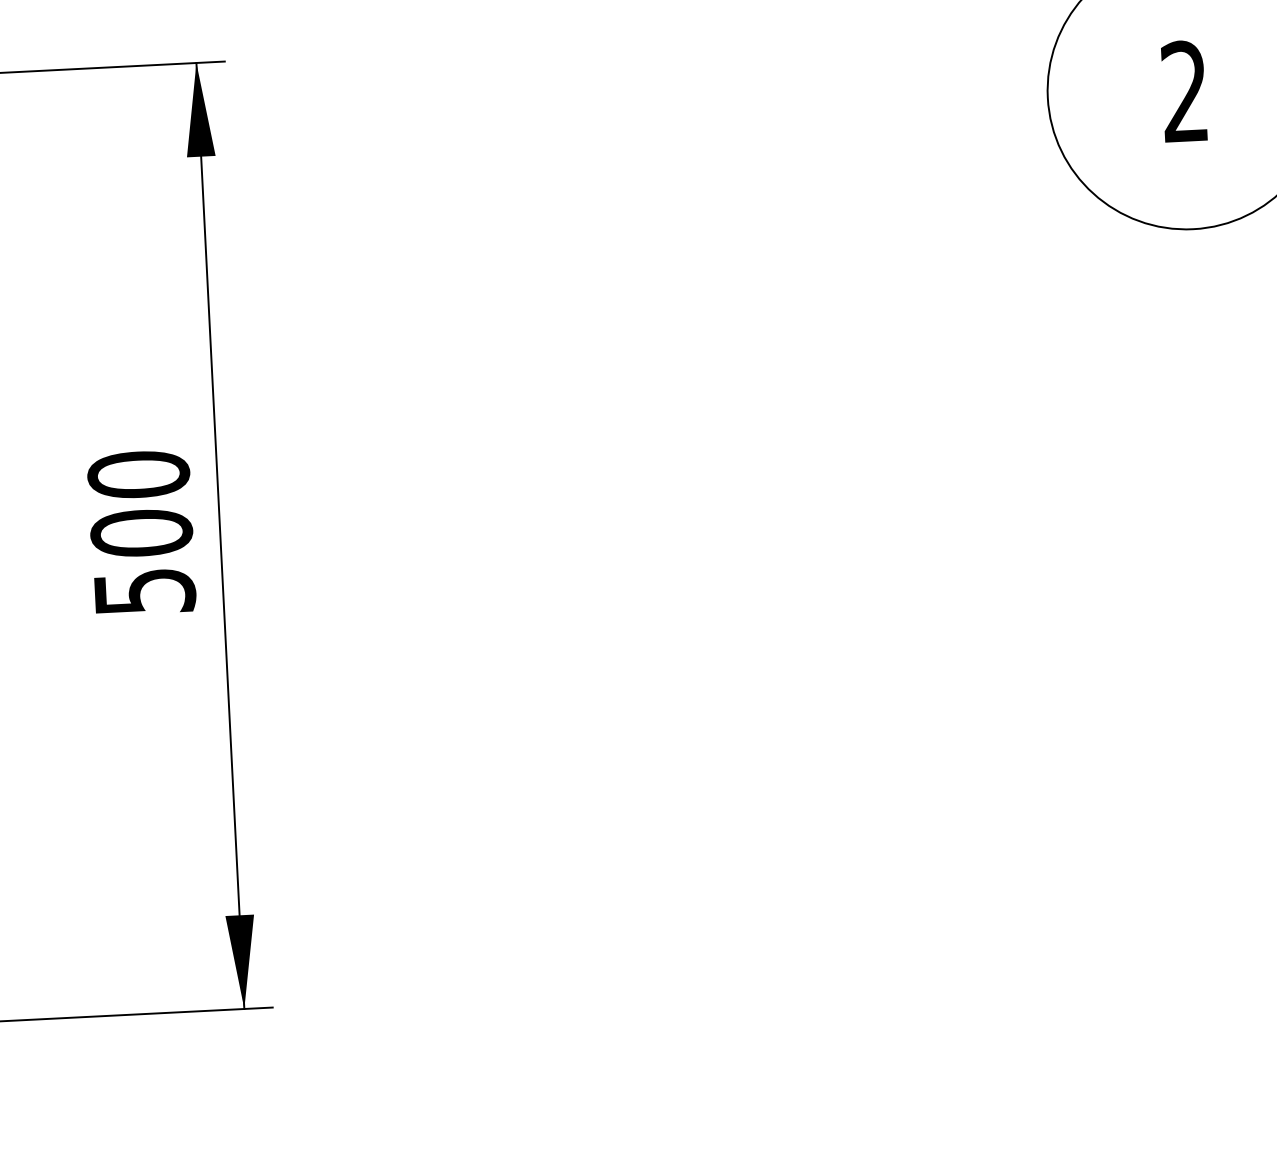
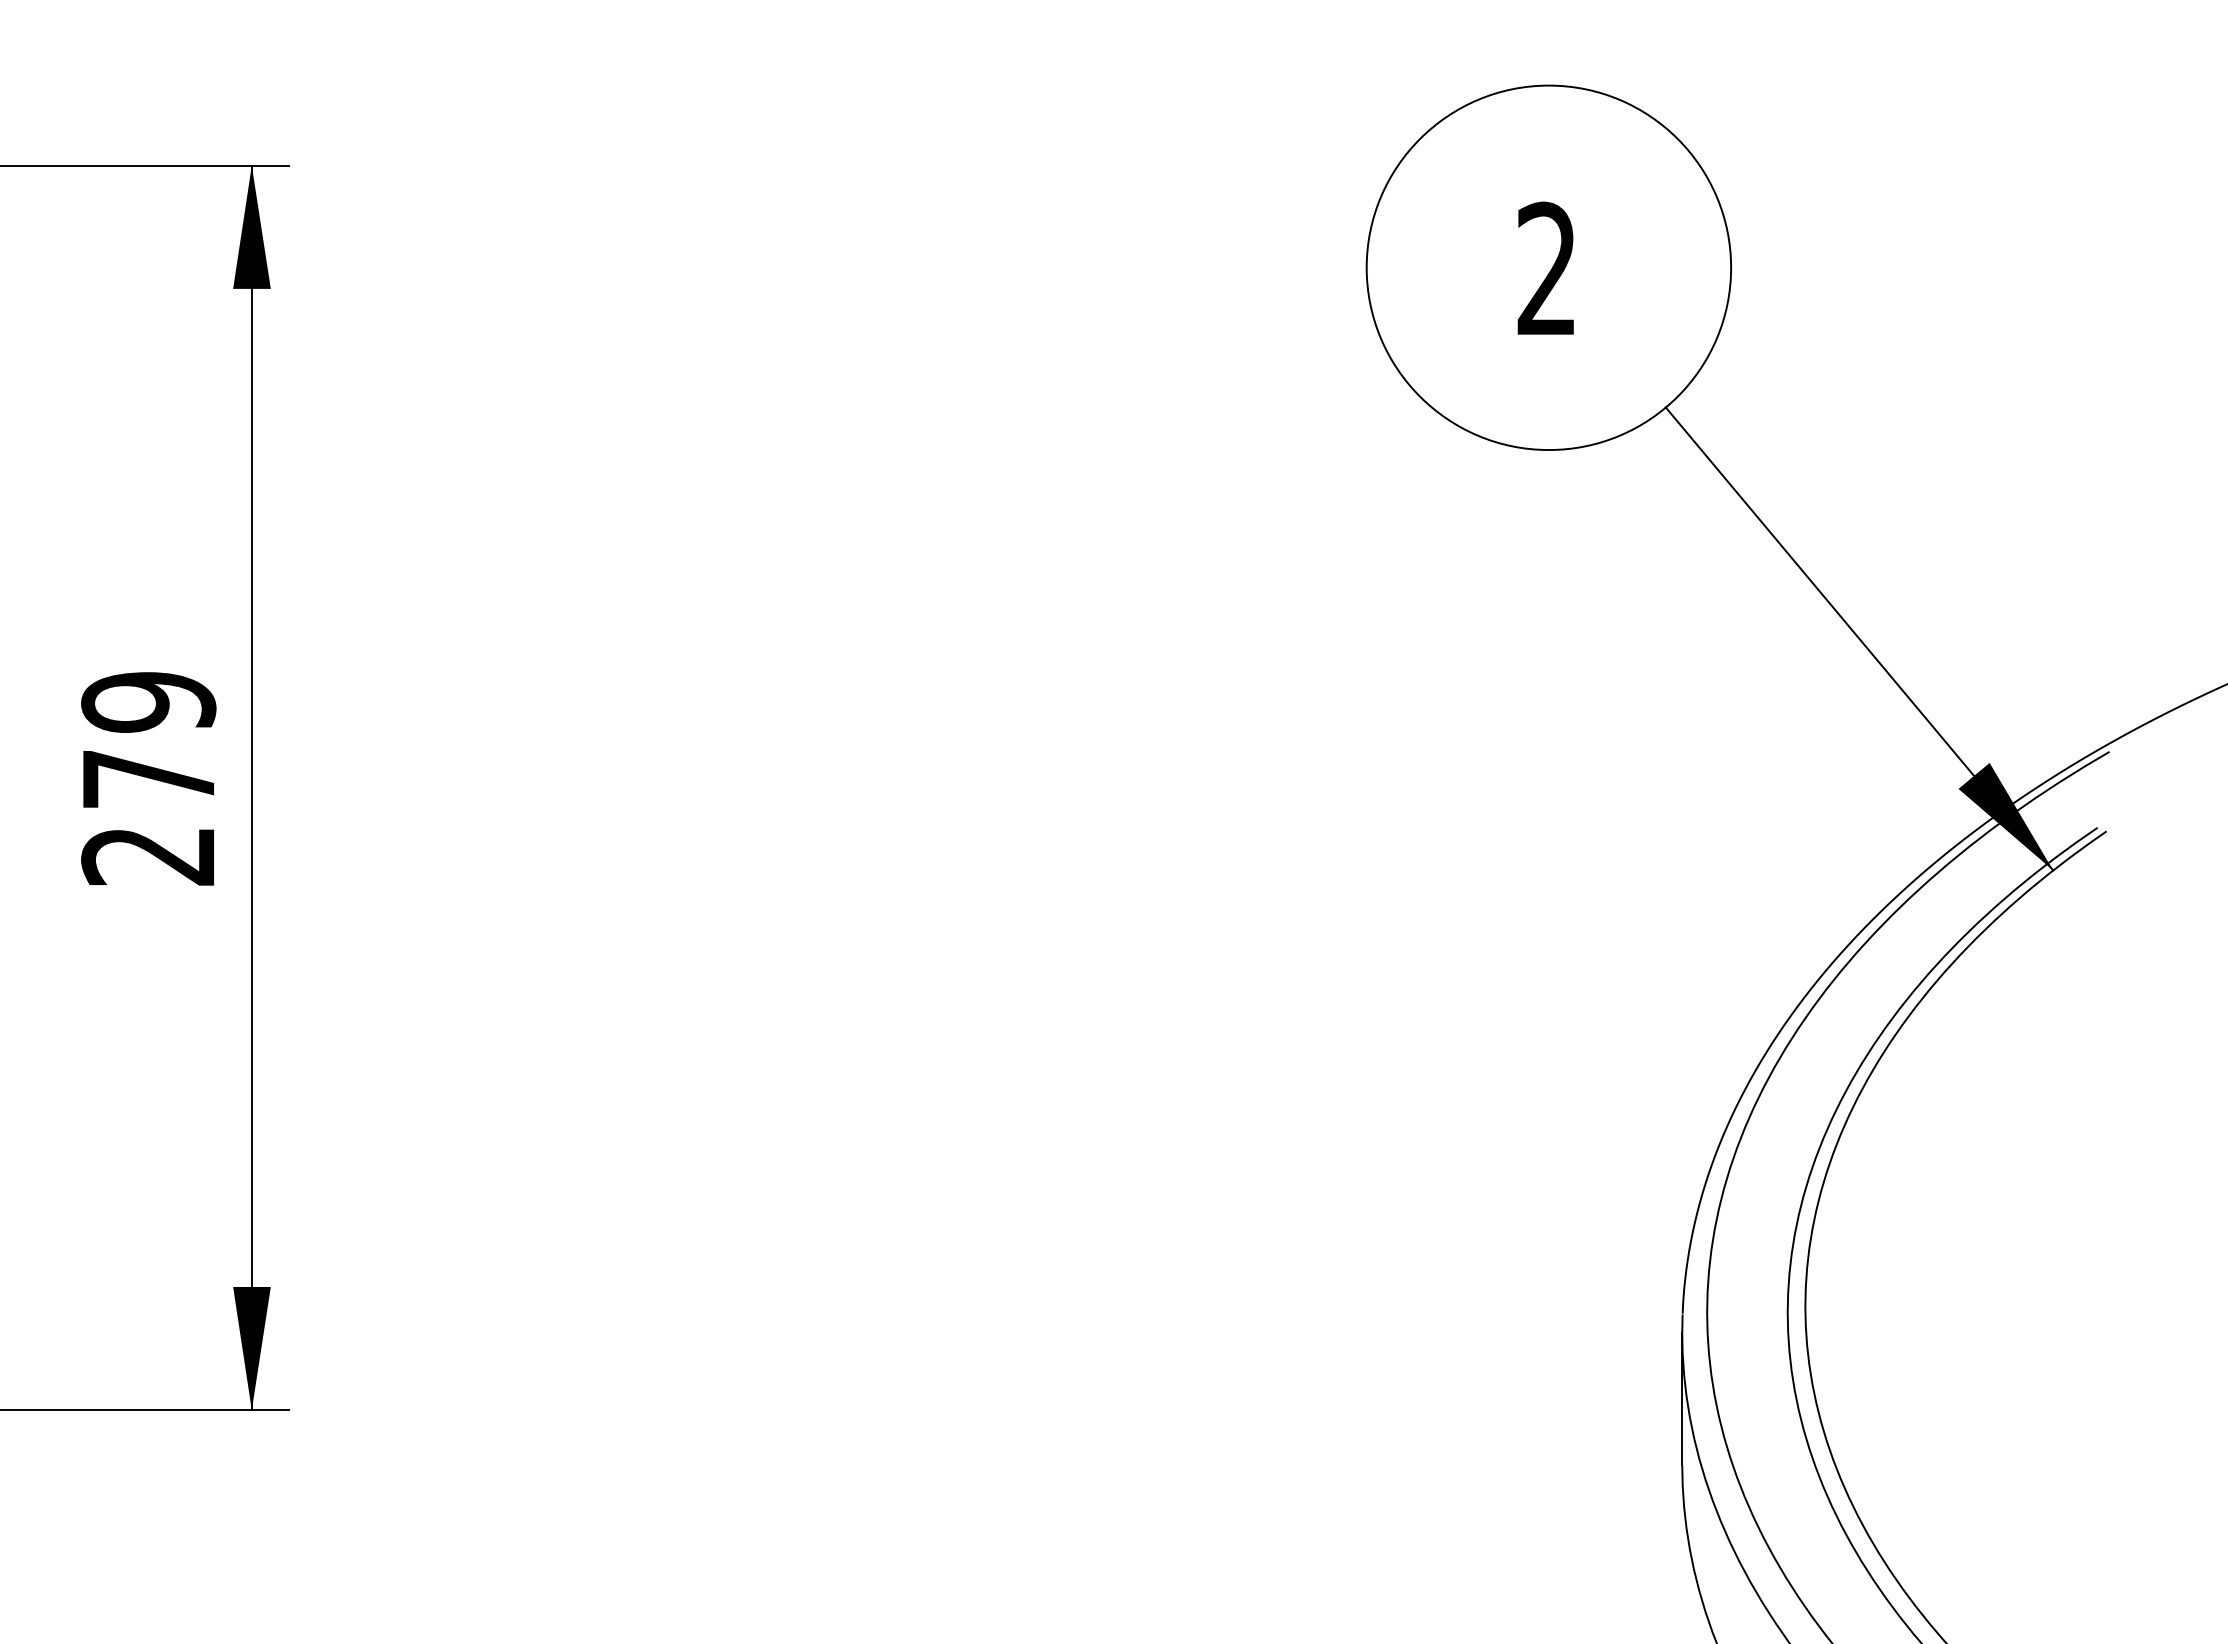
text: (141, 532) -> (148, 778), 500 -> 279

